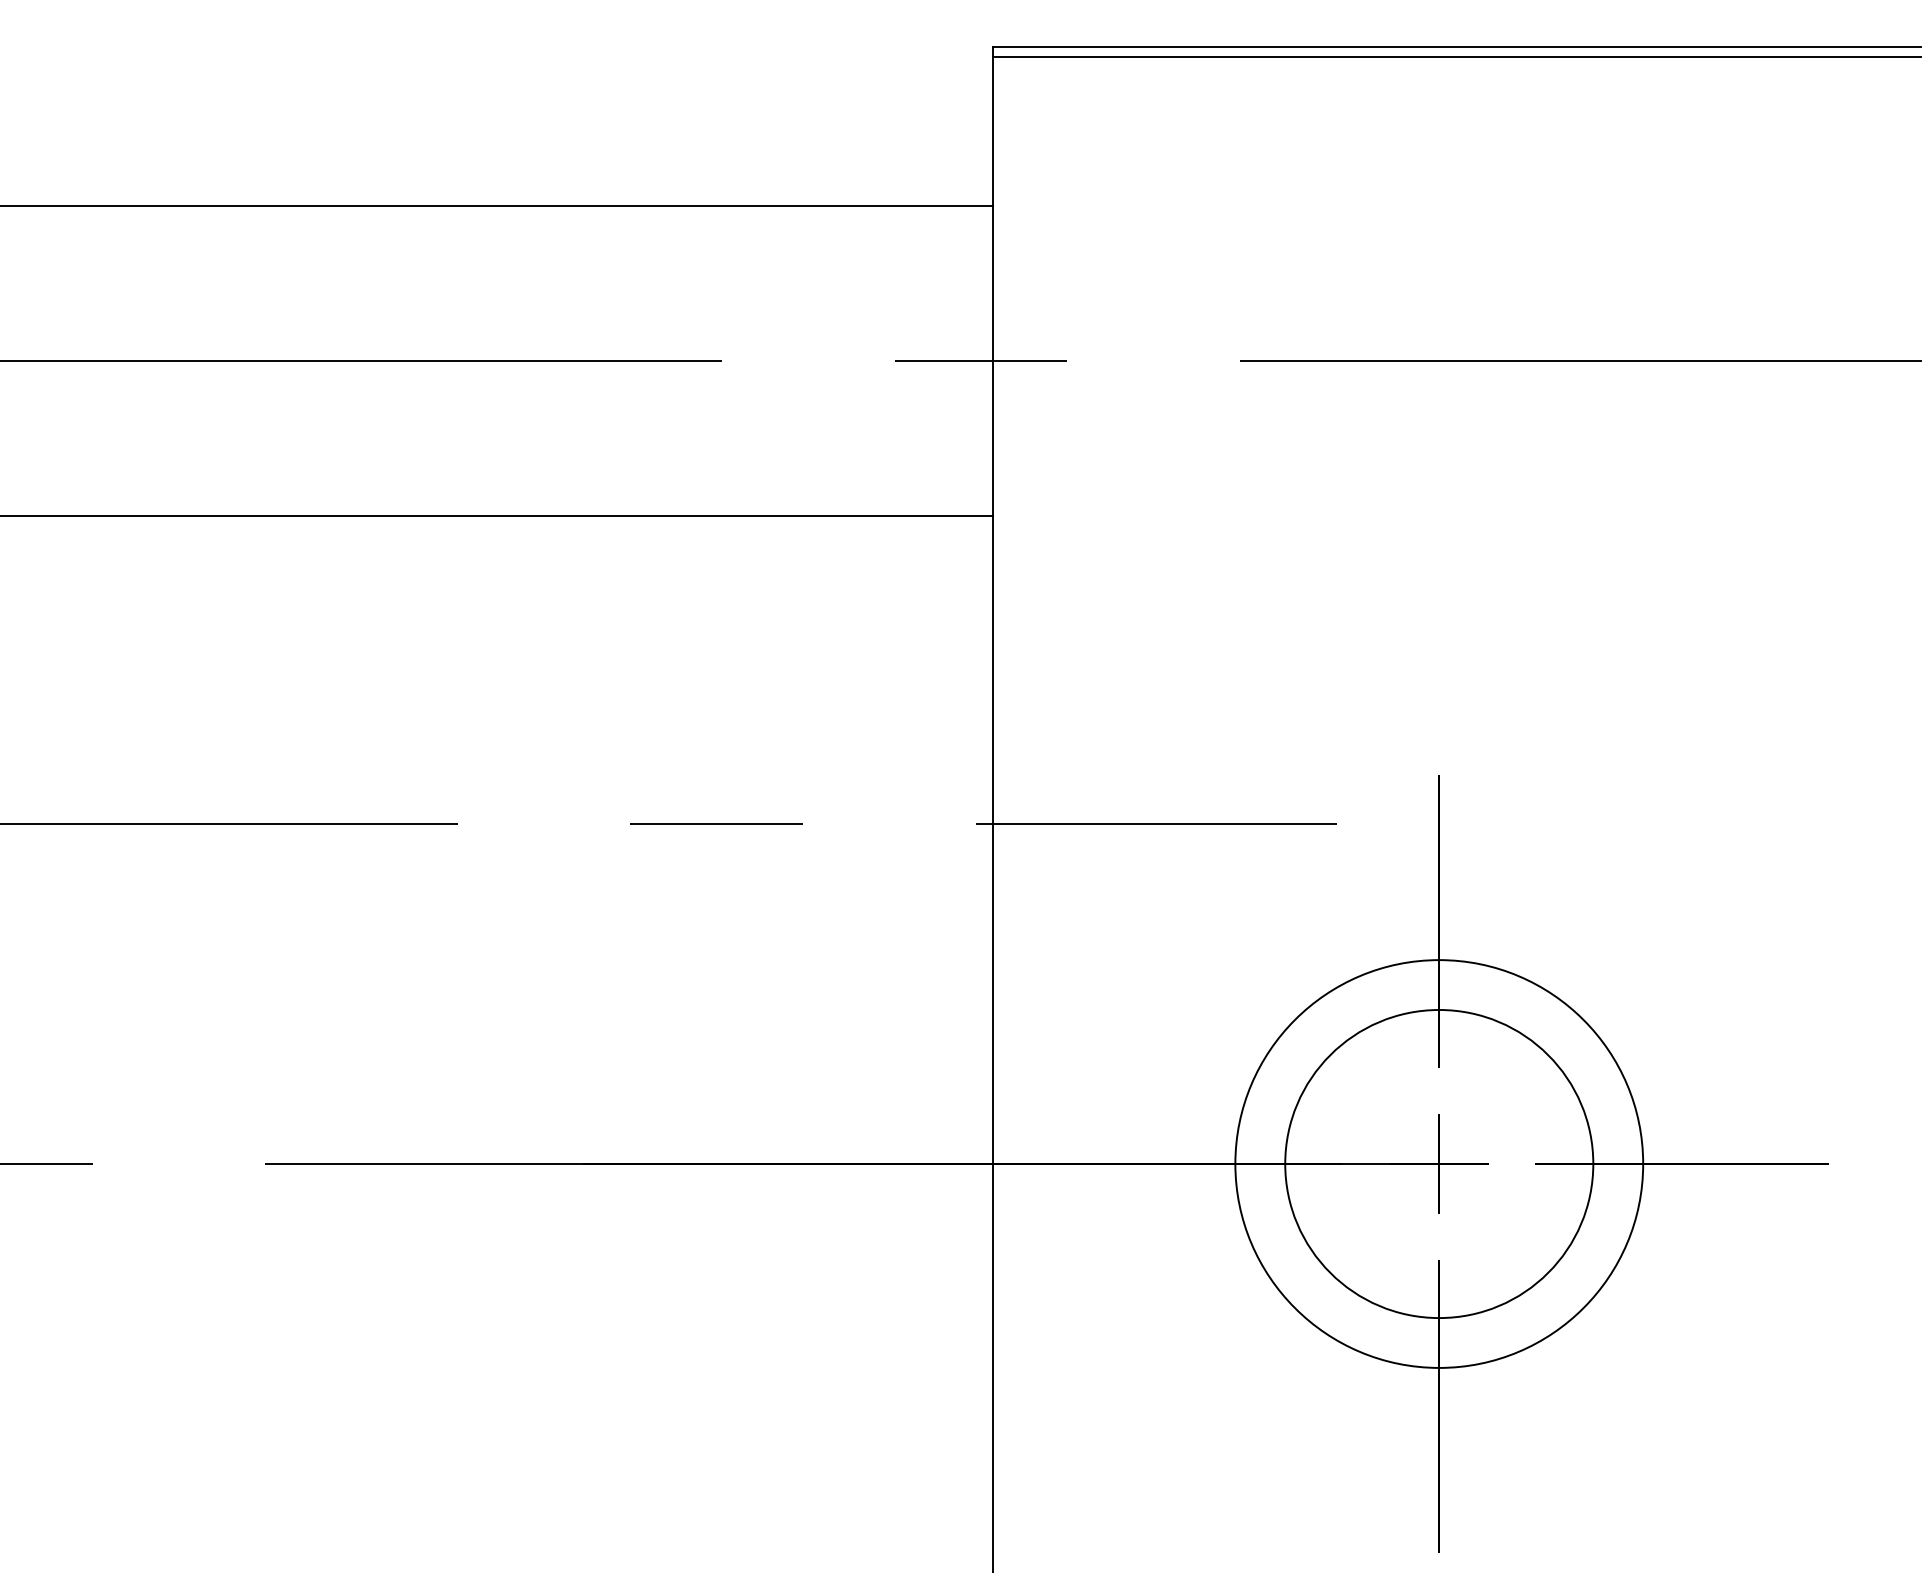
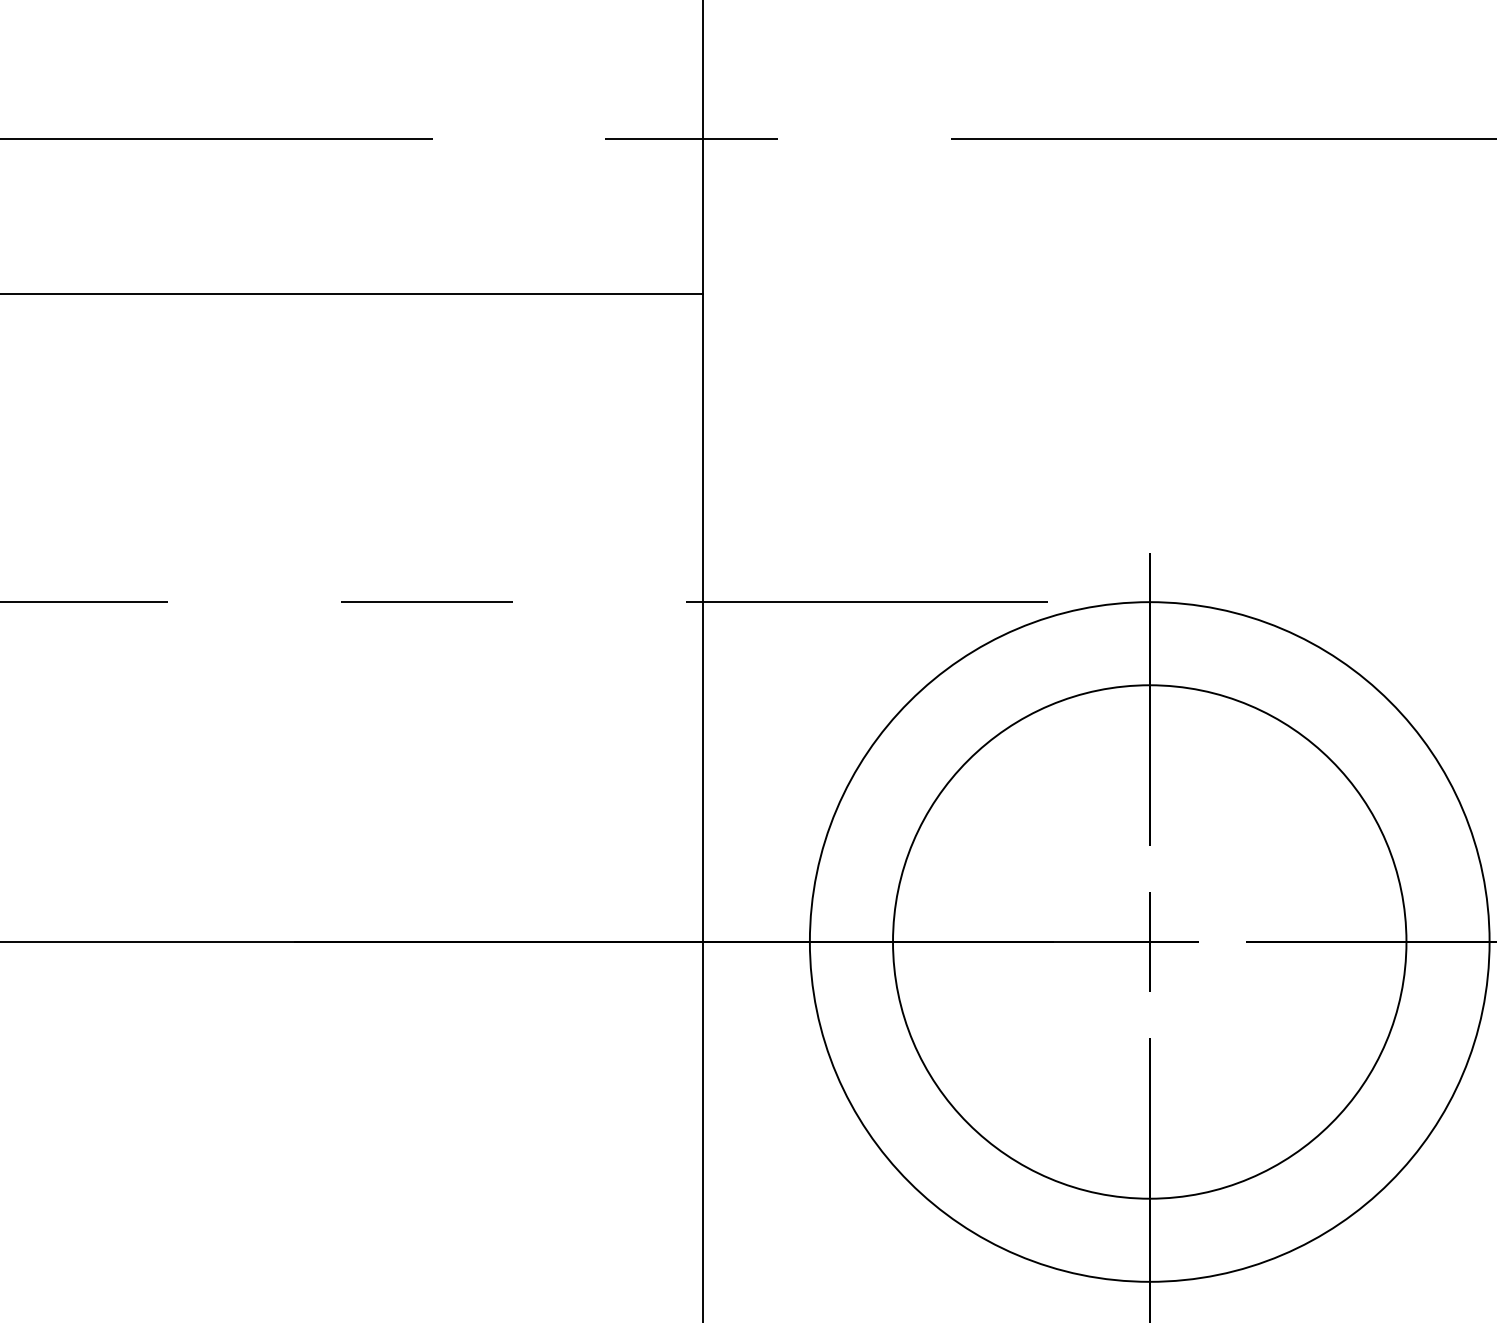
circle: (1439, 1163) -> (1149, 941), size x1.67
circle: (1439, 1163) -> (1149, 941), size x1.67

